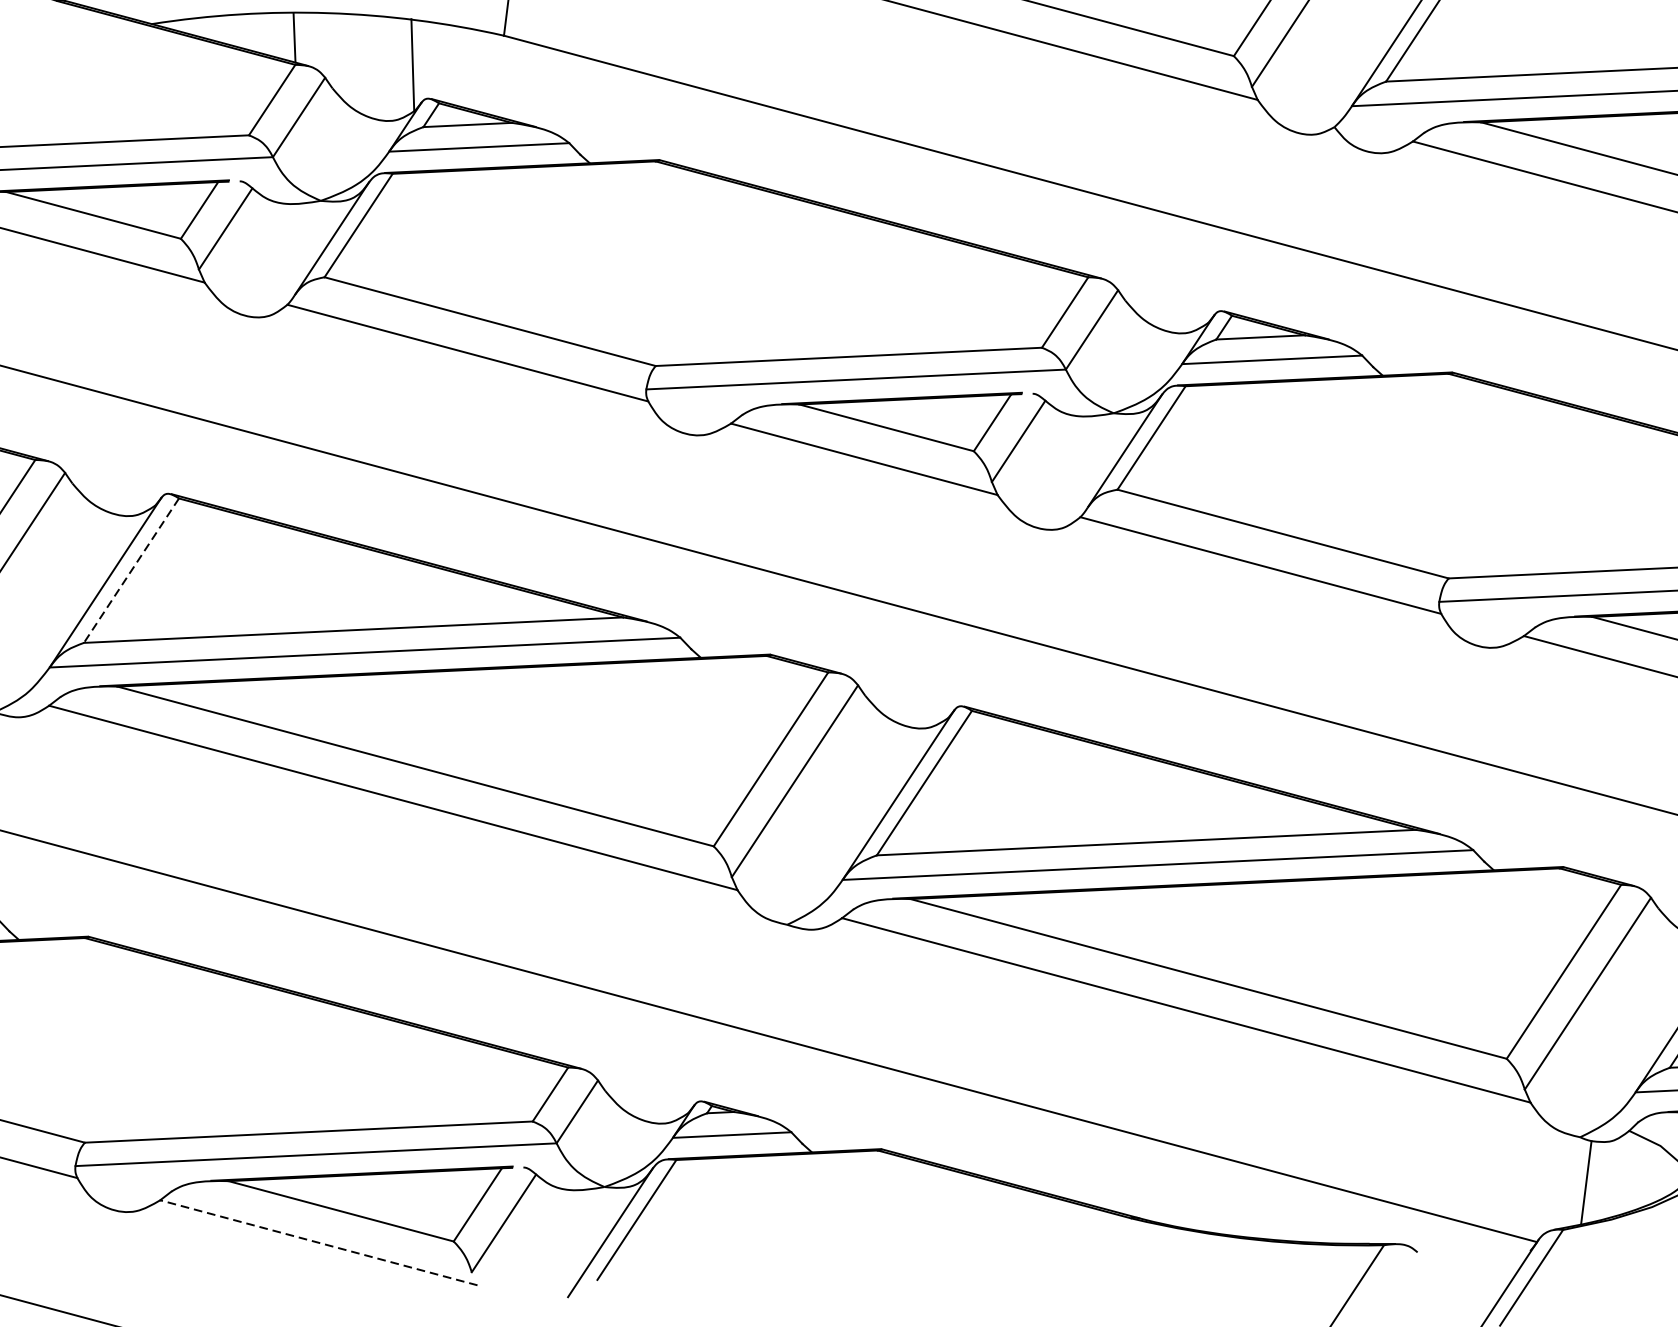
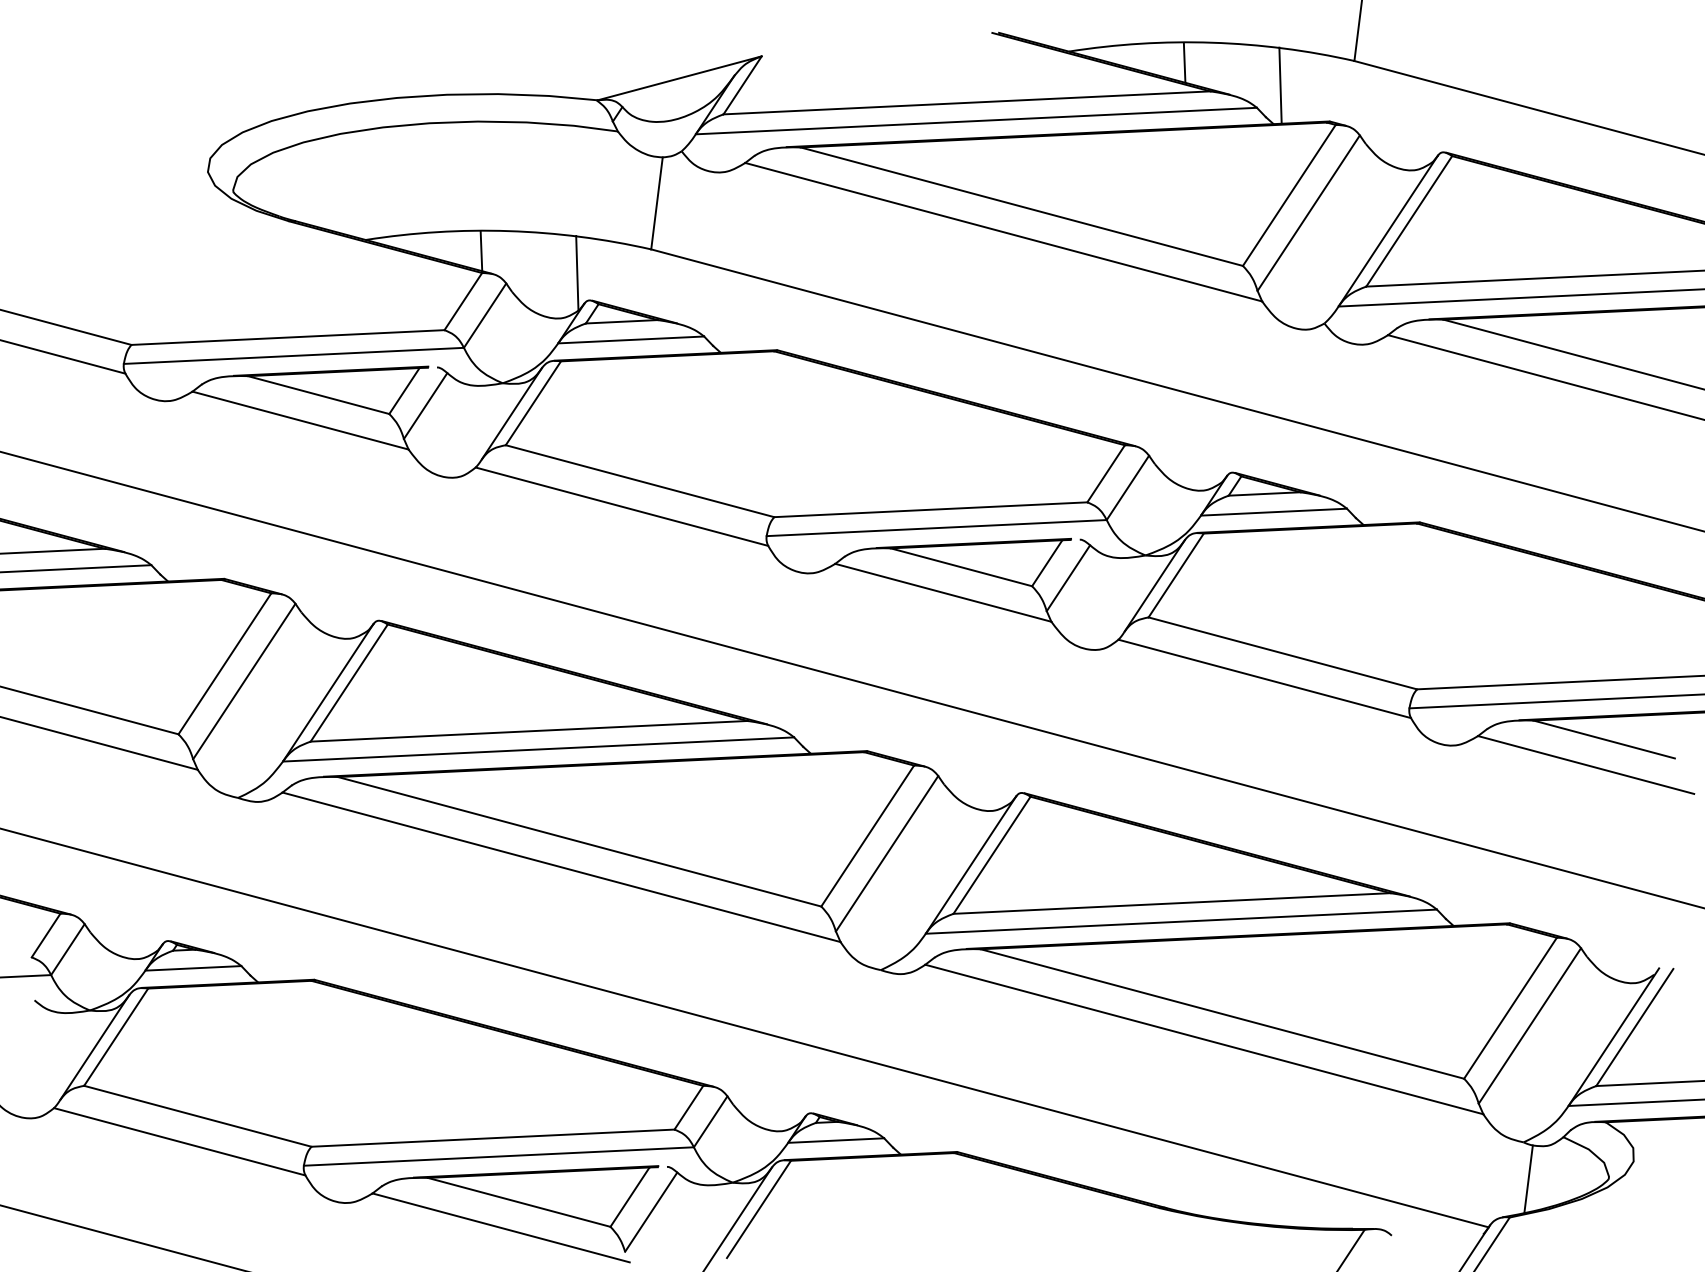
line: (130, 571) -> (348, 683), dashed -> solid
line: (318, 1242) -> (500, 1227), dashed -> solid

